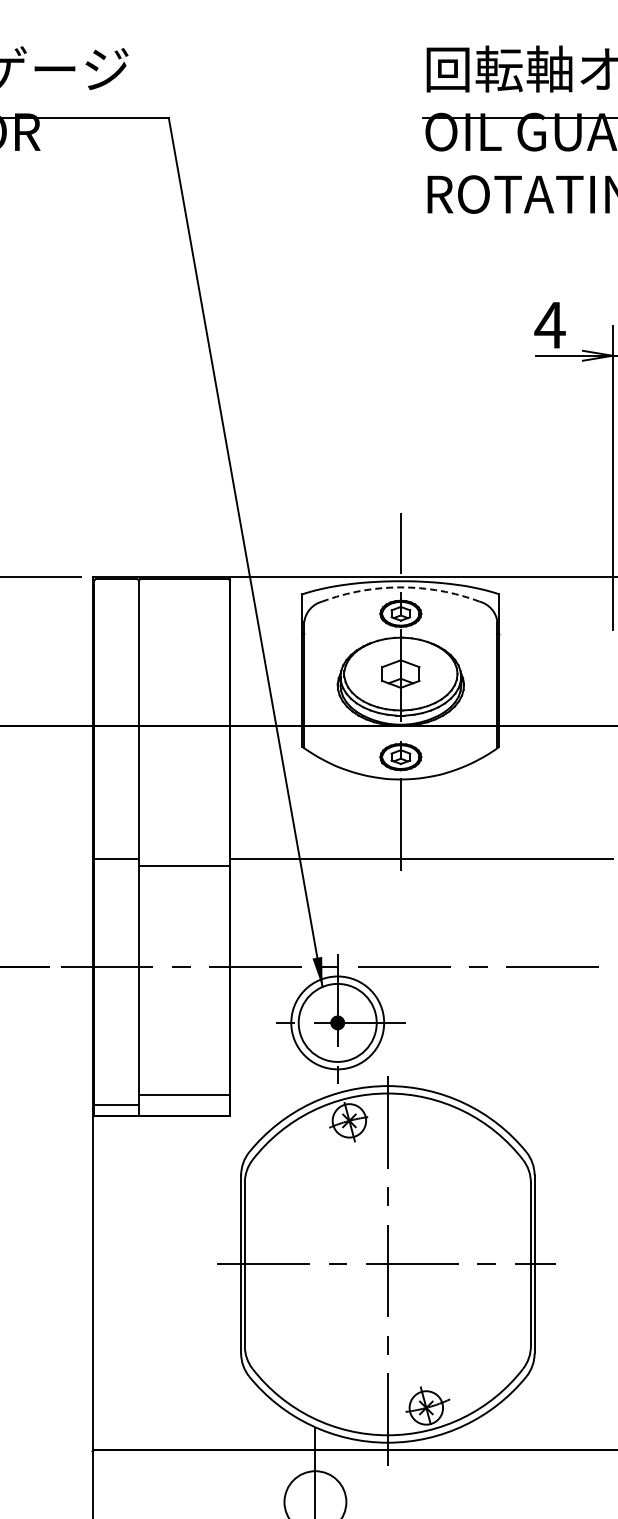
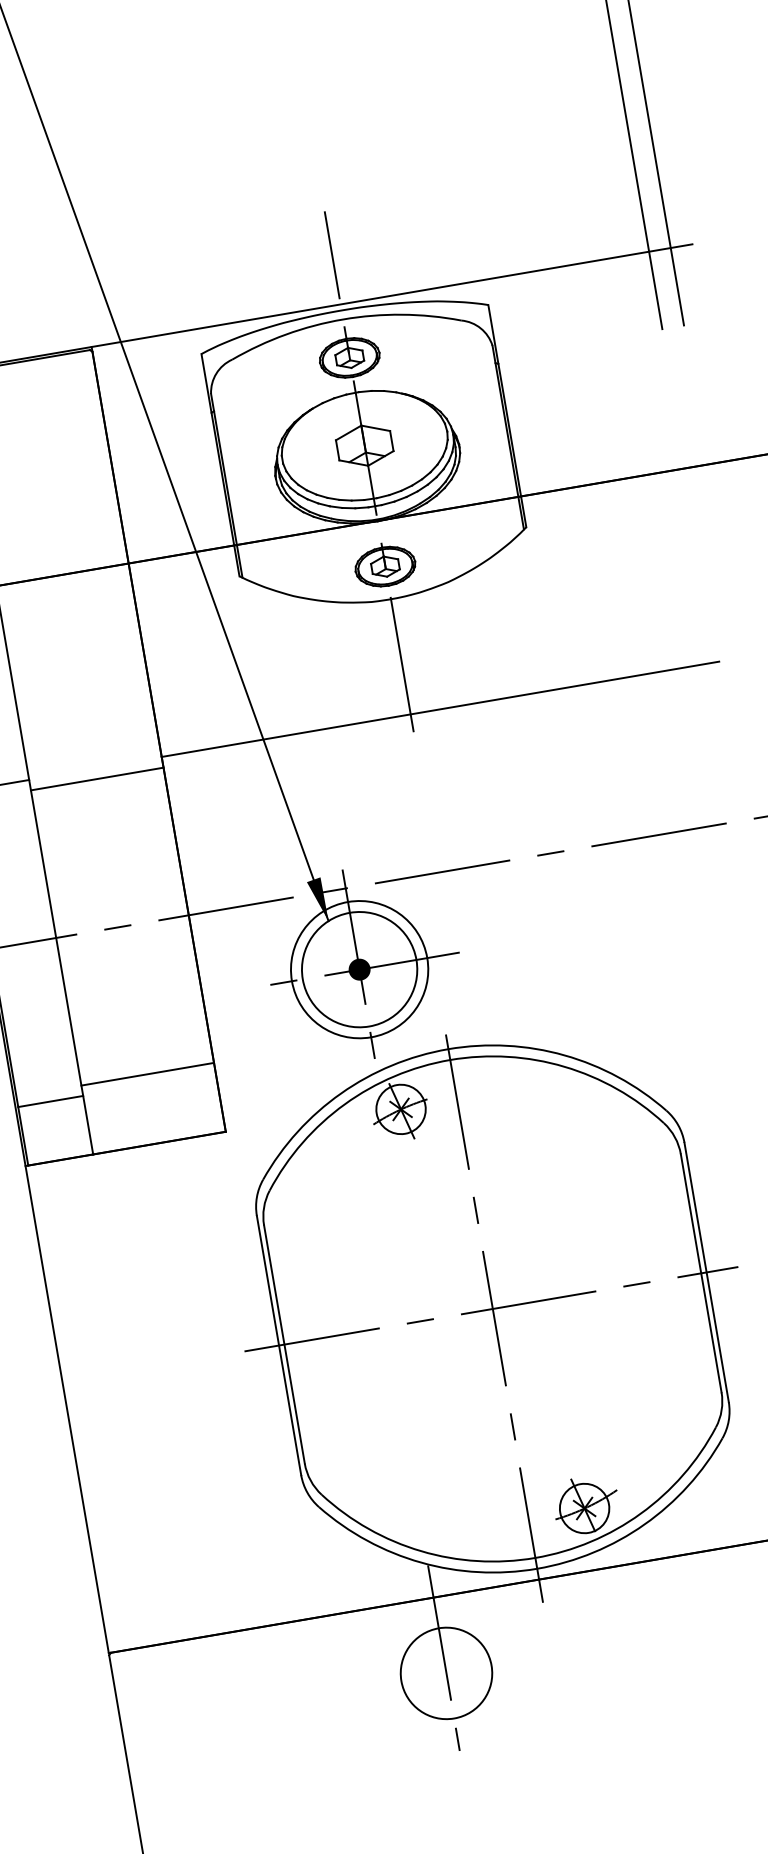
arc: (400, 587) -> (342, 319), dashed -> solid
line: (183, 1094) -> (146, 1074), moved
line: (116, 1104) -> (50, 1101), moved

